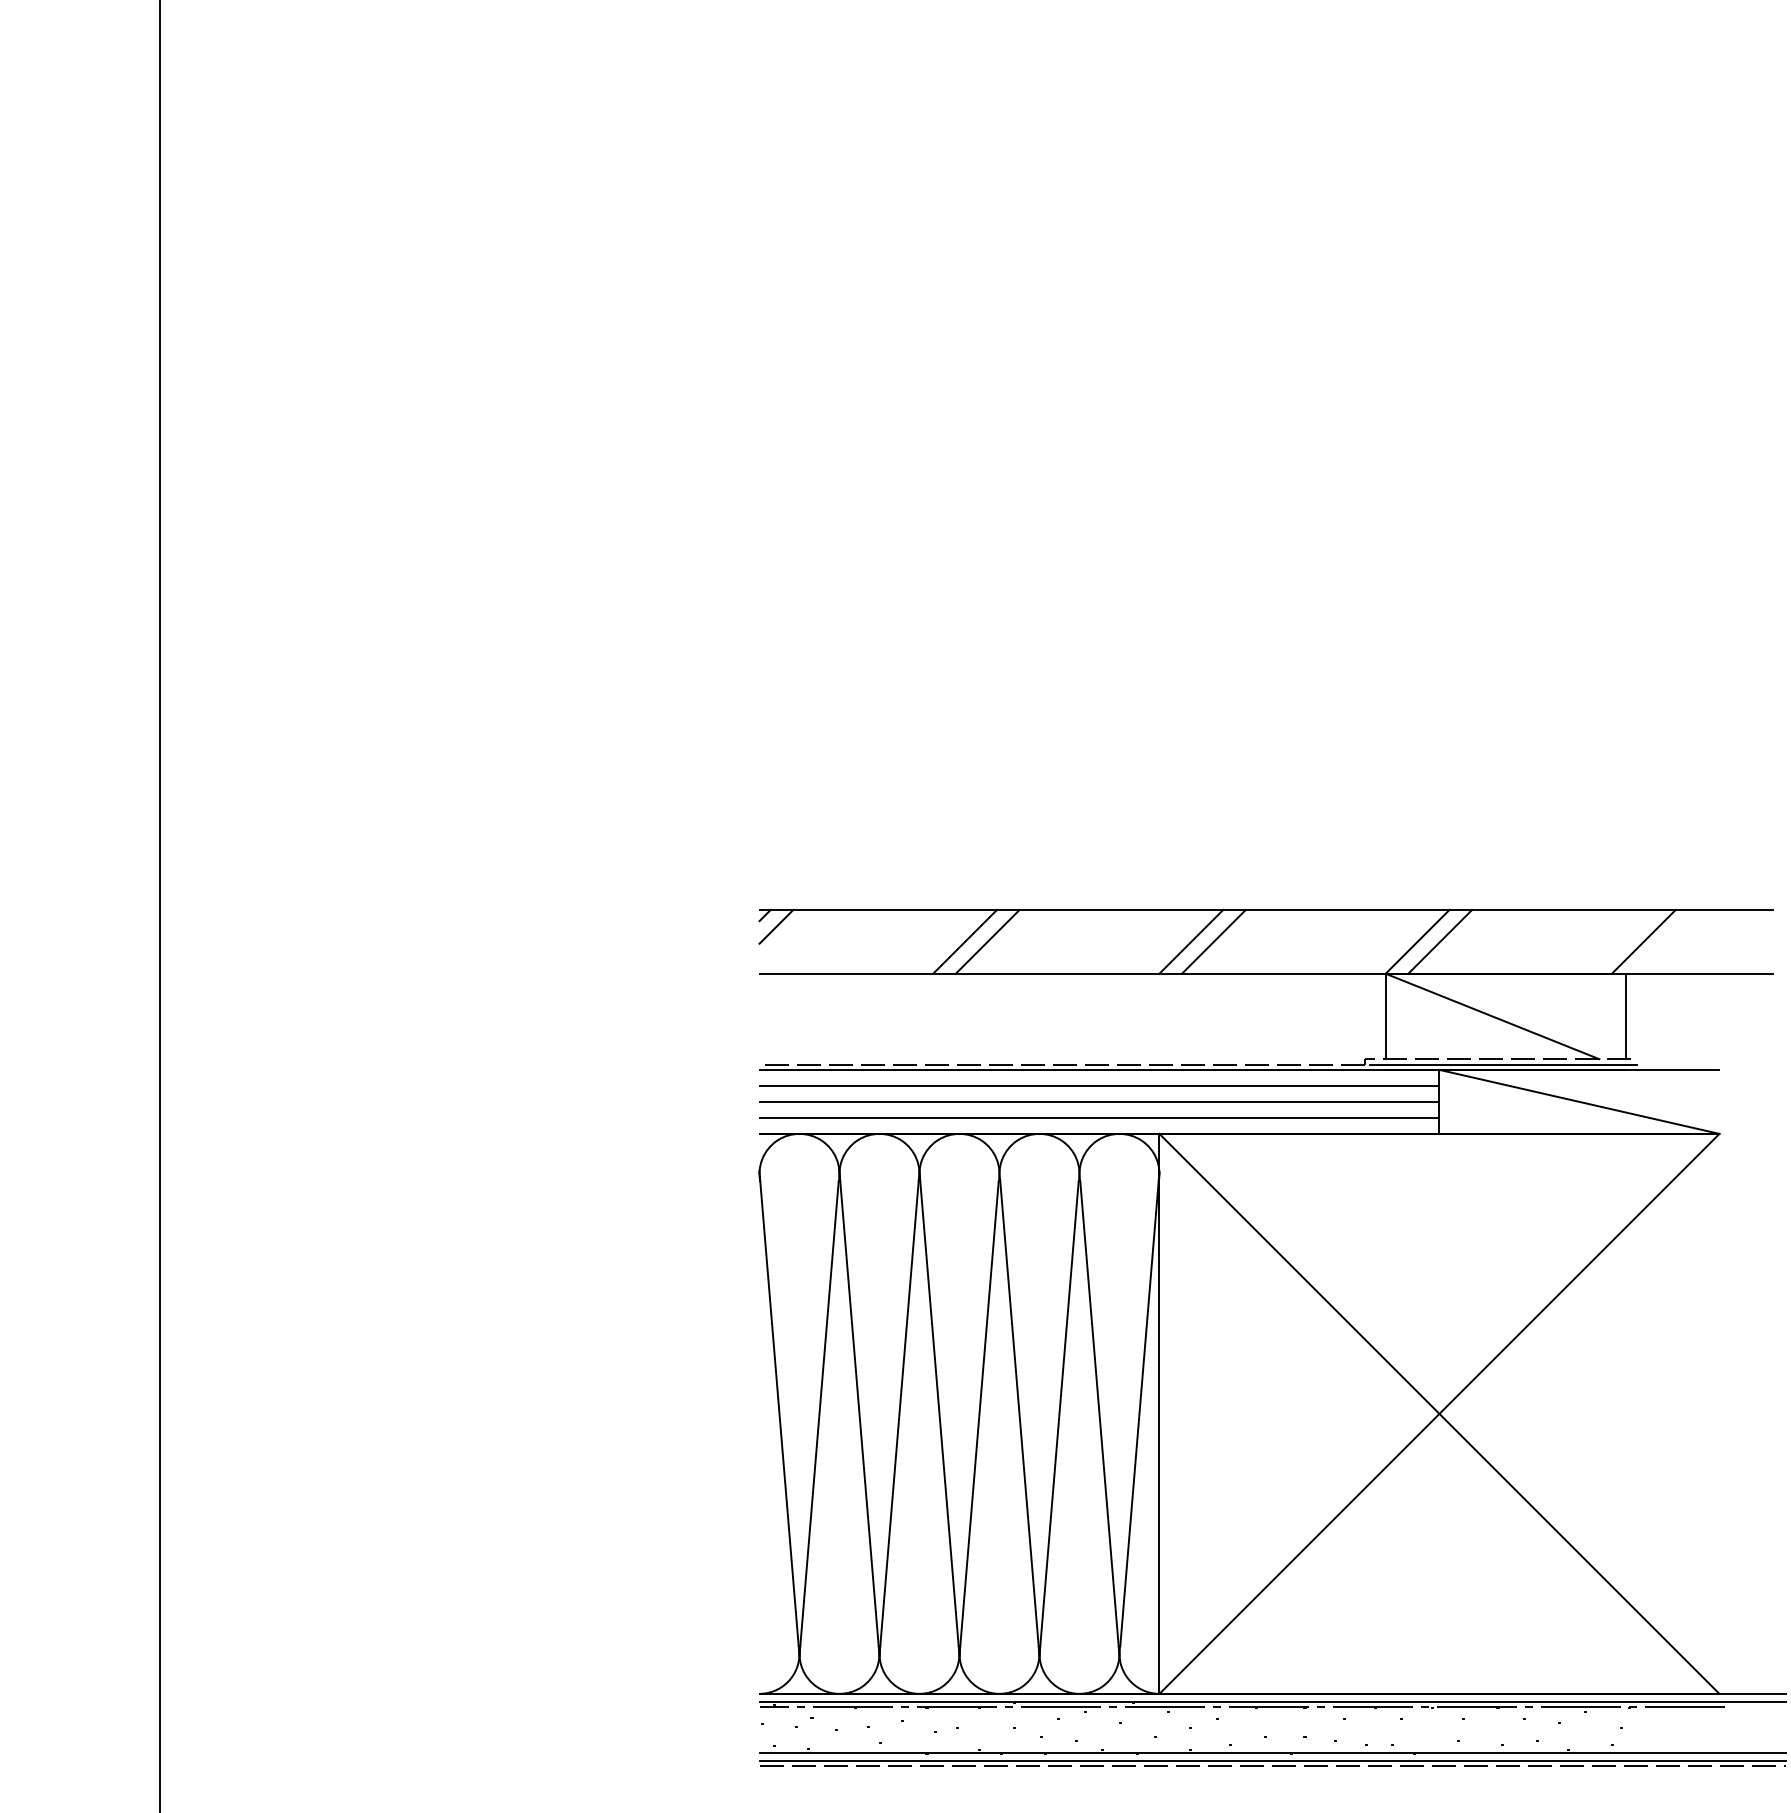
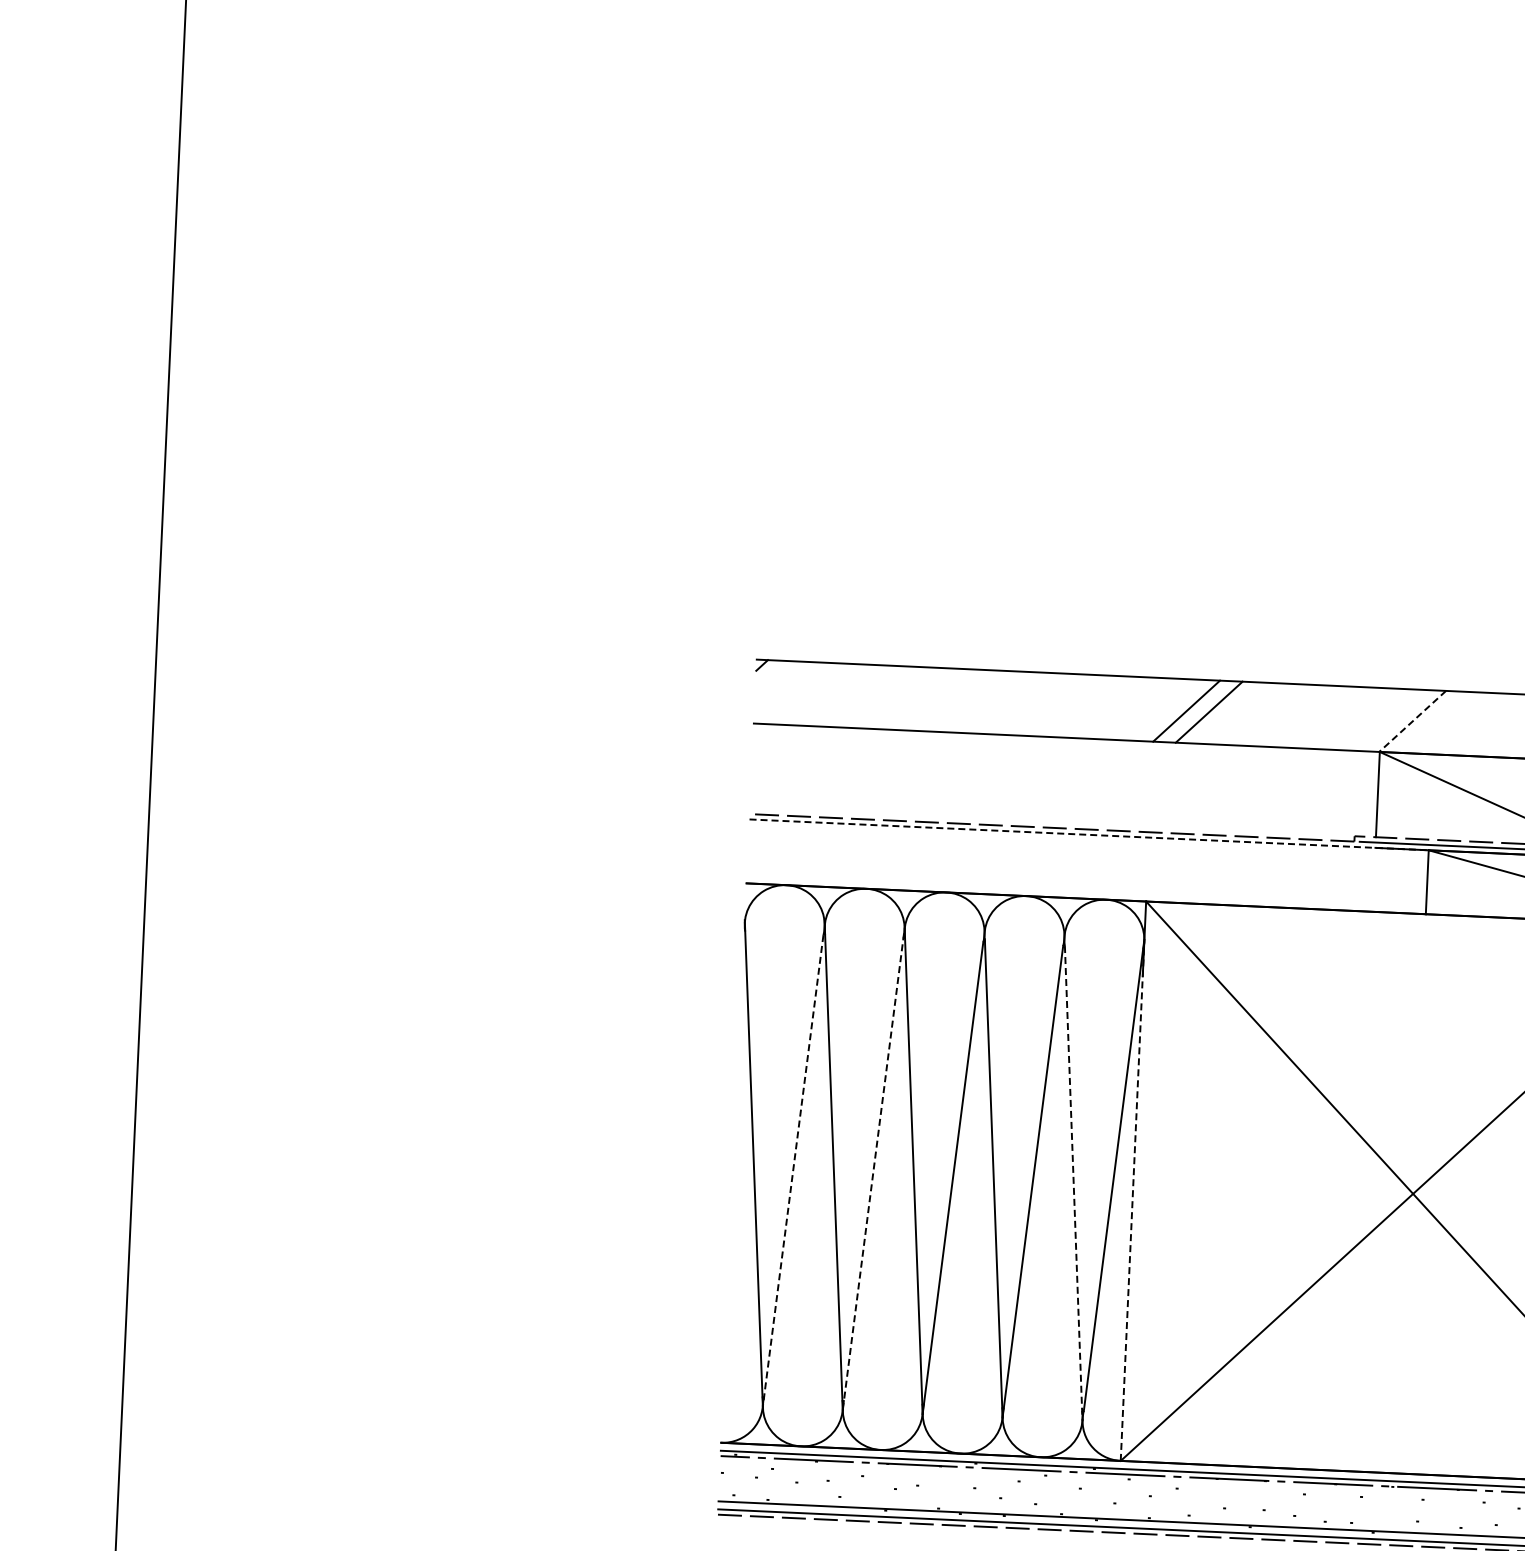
line: (776, 926) -> (772, 676), removed
line: (965, 941) -> (961, 700), removed
line: (987, 941) -> (983, 701), removed
line: (1440, 941) -> (1435, 722), removed
line: (1417, 942) -> (1412, 722), solid -> dashed
line: (1099, 1069) -> (1089, 834), solid -> dashed
line: (1099, 1085) -> (1088, 850), removed
line: (1099, 1101) -> (1087, 866), removed
line: (1099, 1117) -> (1086, 882), removed
line: (899, 1416) -> (873, 1172), solid -> dashed
line: (819, 1418) -> (793, 1170), solid -> dashed
line: (1099, 1418) -> (1073, 1183), solid -> dashed
line: (1159, 1433) -> (1132, 1200), solid -> dashed

